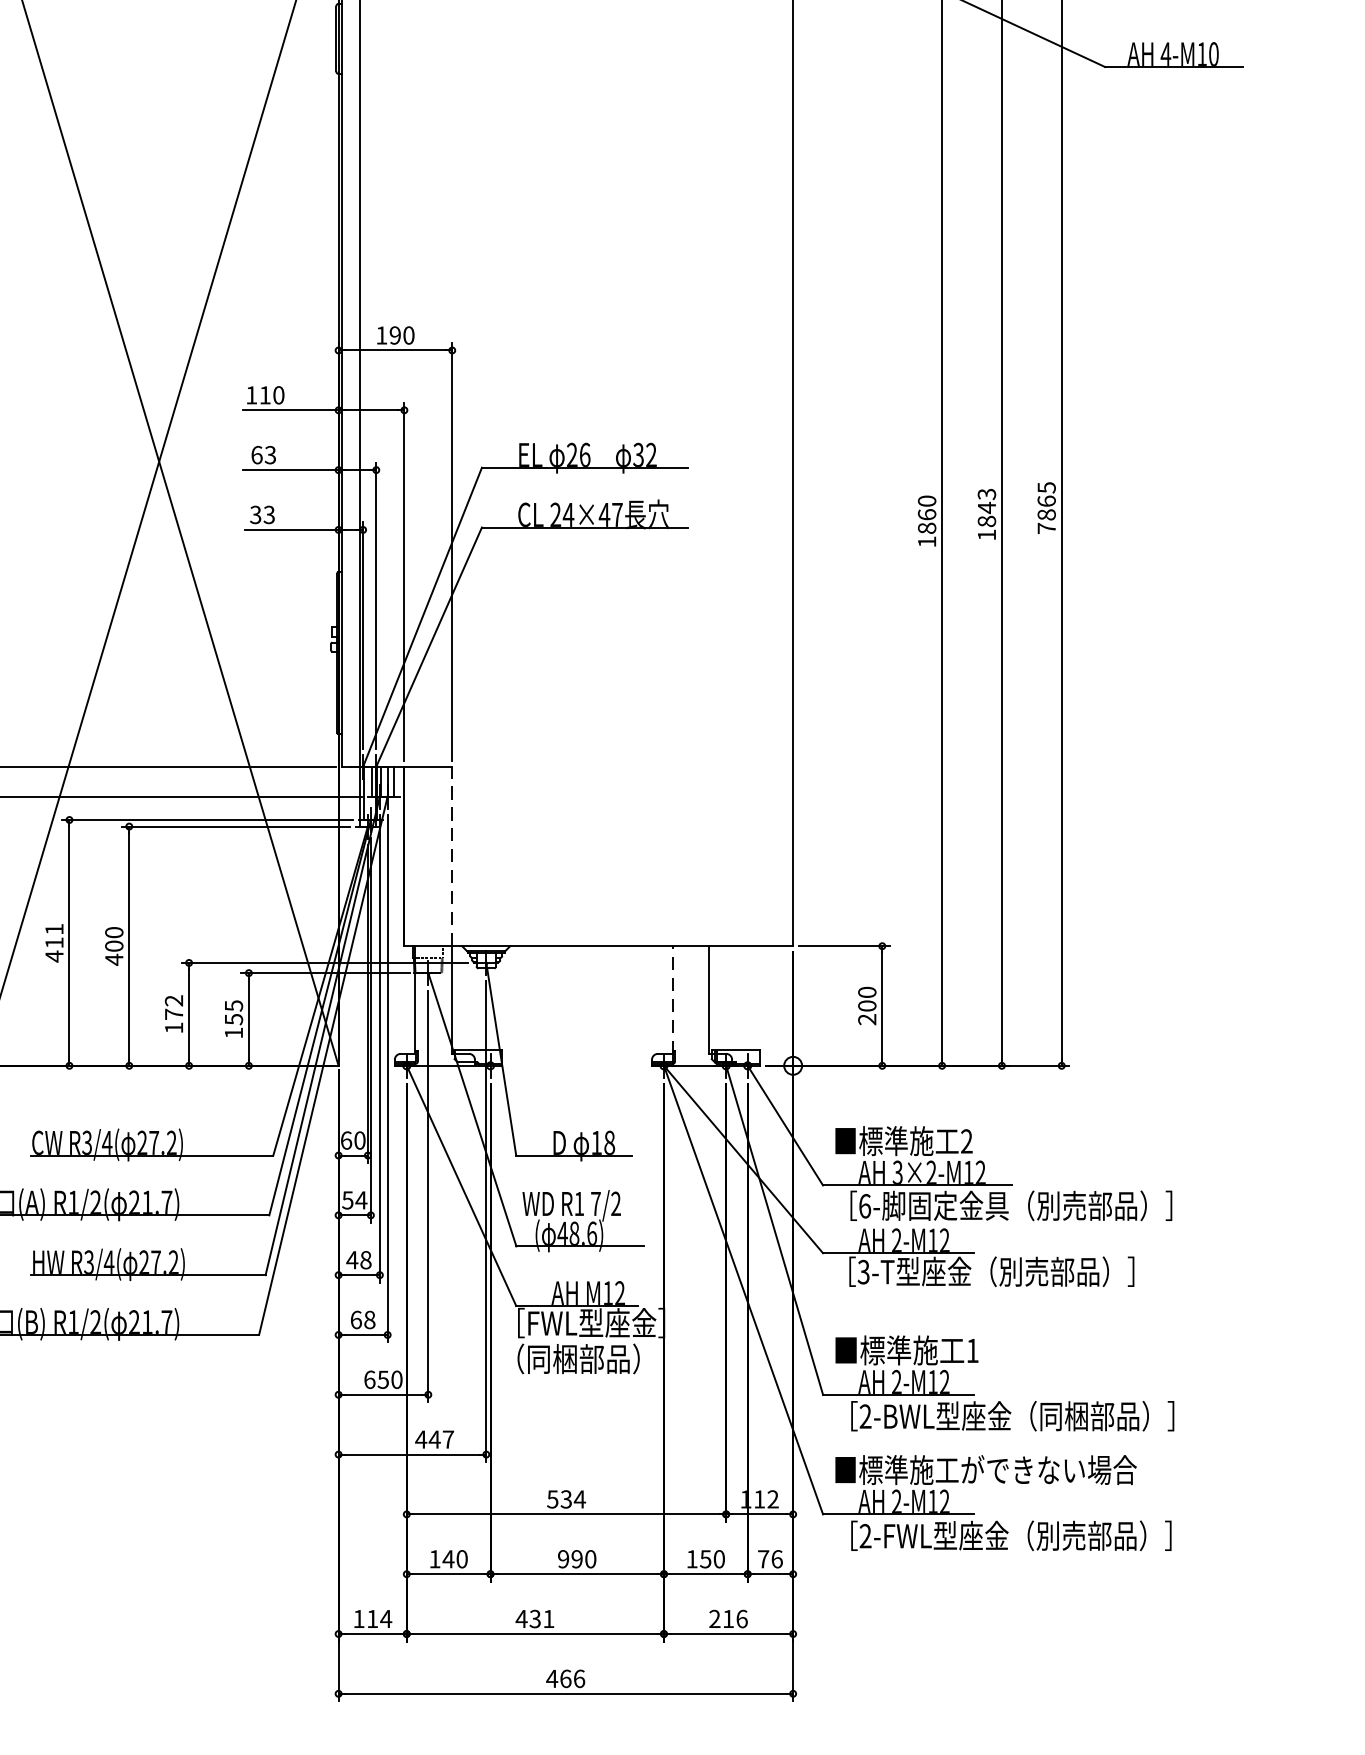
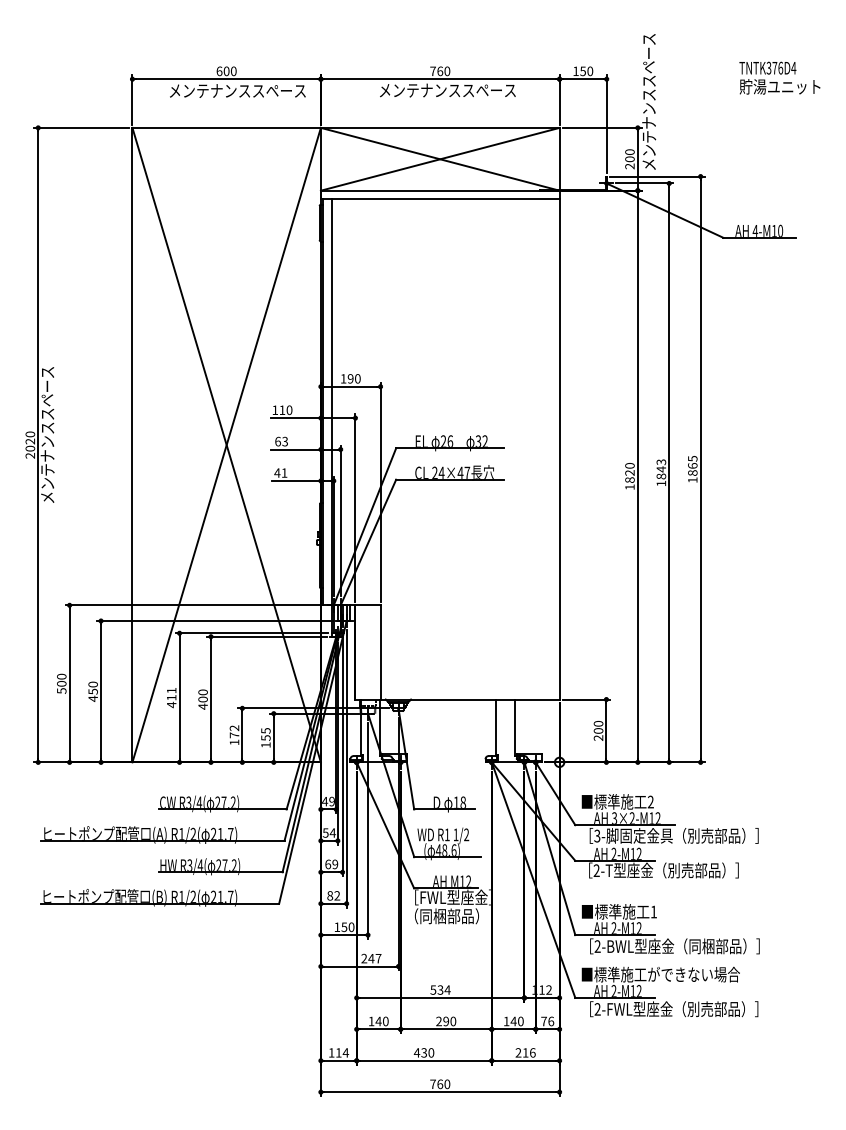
text: (261, 513) -> (280, 472), 33 -> 41
text: (926, 513) -> (629, 472), 1860 -> 1820
text: (1046, 529) -> (692, 480), 7865 -> 1865
line: (452, 854) -> (380, 651), dashed -> solid
line: (672, 999) -> (496, 727), dashed -> solid
text: (353, 1140) -> (328, 801), 60 -> 49
text: (594, 1203) -> (455, 834), 7/2 -> 1/2
text: (865, 1205) -> (597, 835), 6- -> 3-
text: (358, 1260) -> (331, 864), 48 -> 69
text: (863, 1273) -> (596, 871), 3-T -> 2-T
text: (362, 1319) -> (333, 895), 68 -> 82
text: (370, 1380) -> (337, 927), 650 -> 150
text: (421, 1439) -> (364, 958), 447 -> 247
text: (562, 1559) -> (438, 1021), 990 -> 290
text: (705, 1559) -> (513, 1021), 150 -> 140
text: (549, 1618) -> (431, 1052), 431 -> 430
text: (566, 1677) -> (440, 1083), 466 -> 760

